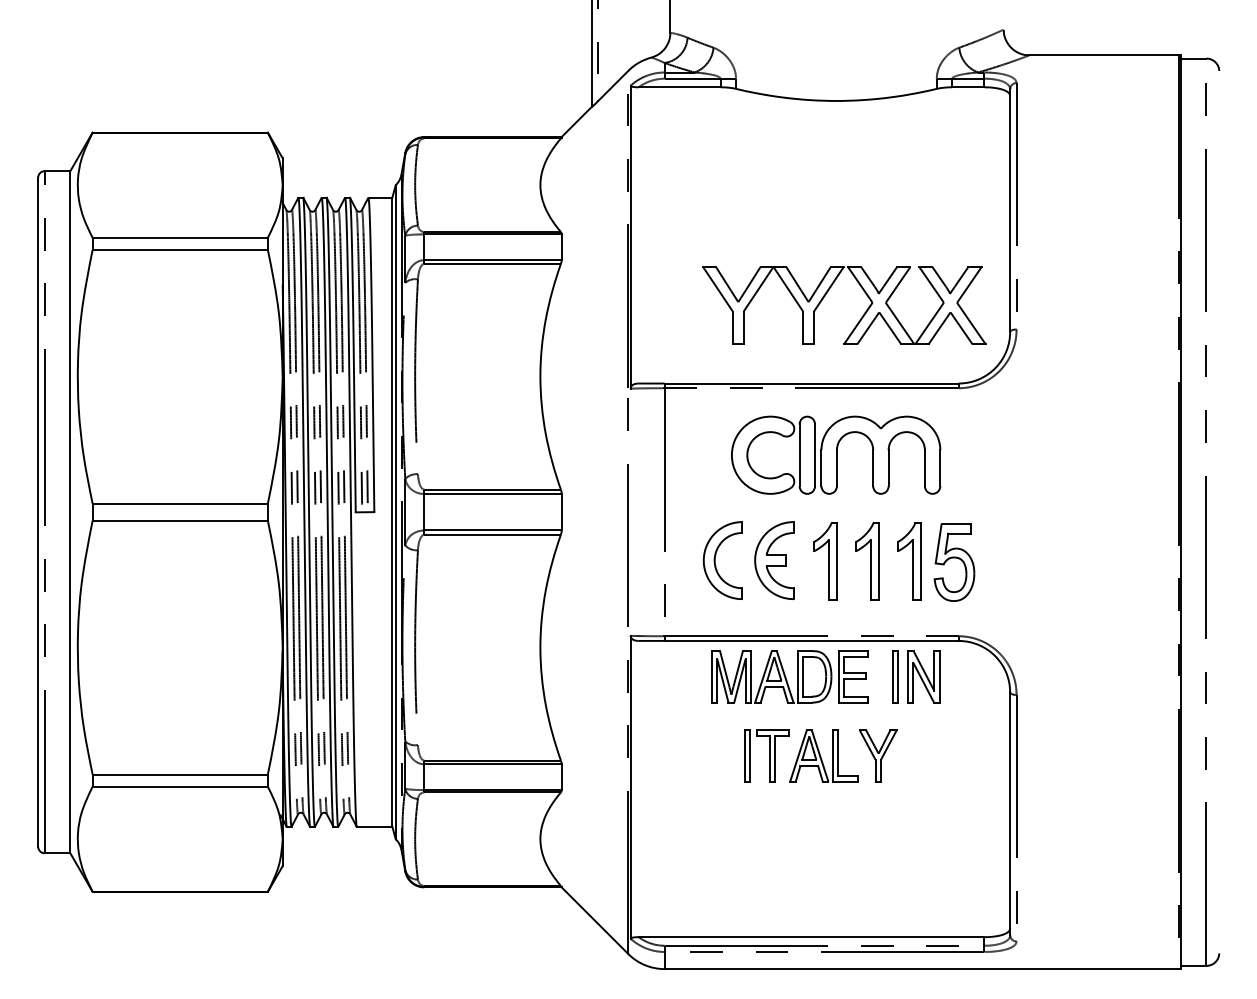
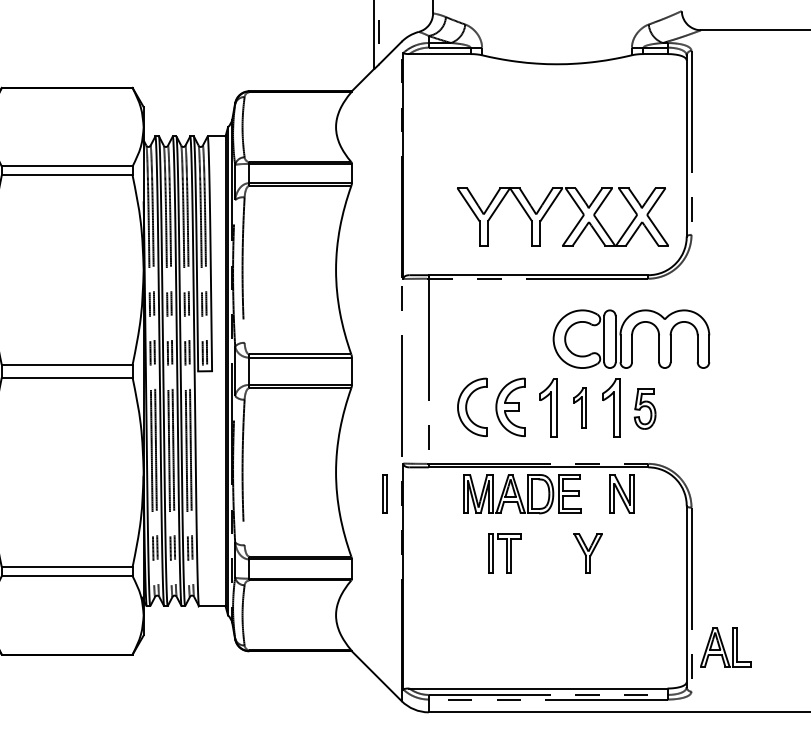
part: (836, 454) -> (631, 338), moved
part: (867, 561) -> (580, 408), size x0.7
part: (954, 562) -> (645, 408), size x0.7
part: (895, 676) -> (385, 493), moved
part: (823, 755) -> (725, 646), moved

